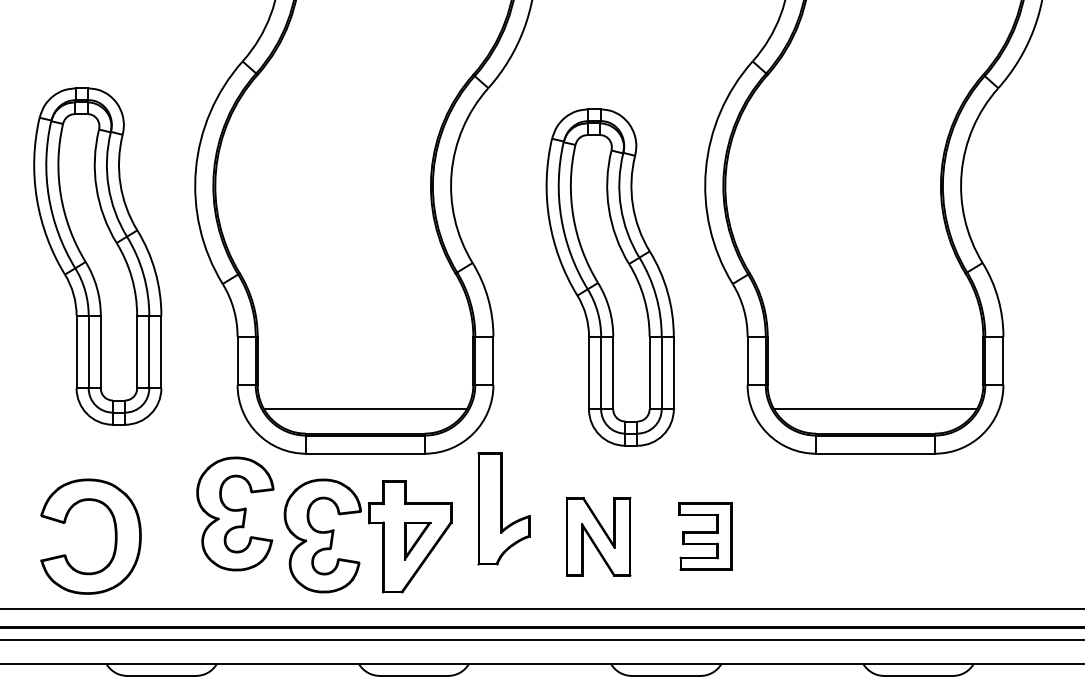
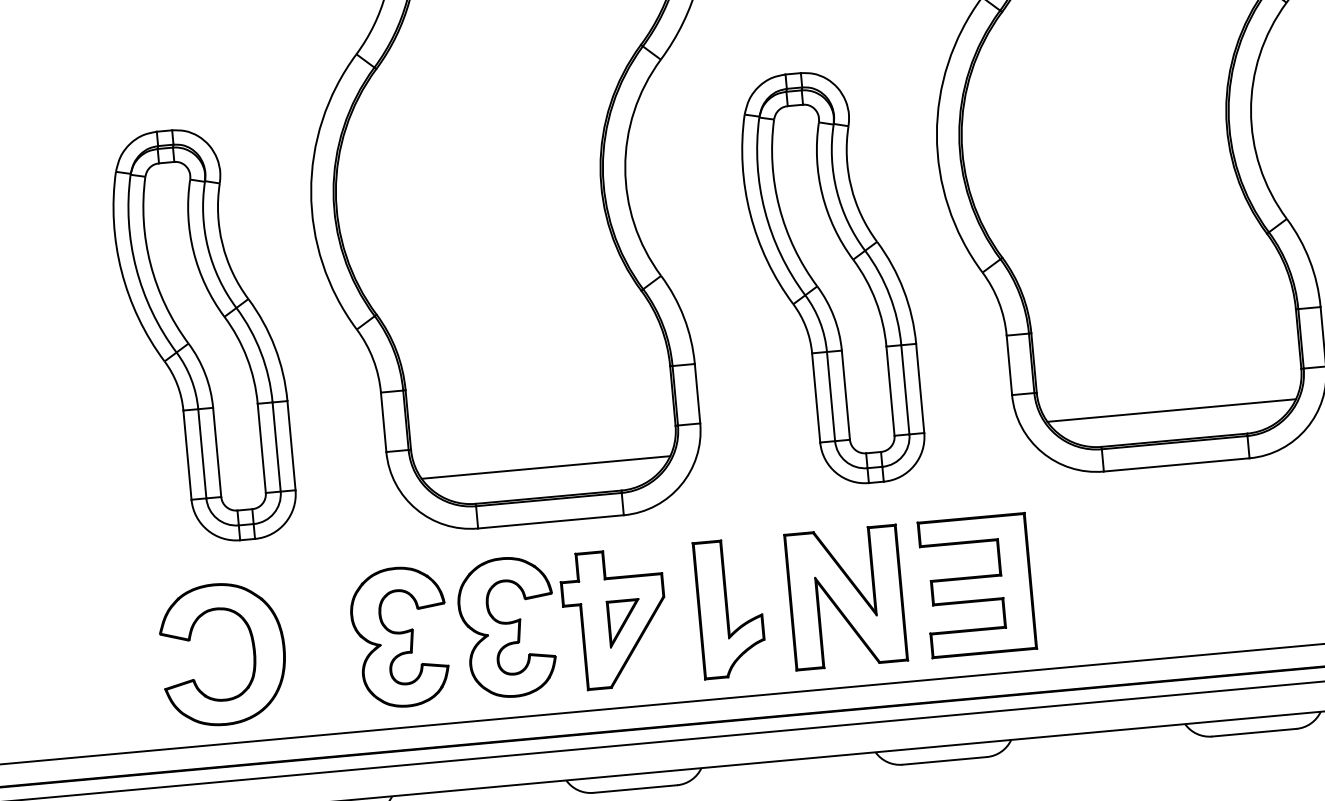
part: (97, 256) -> (202, 335), moved
part: (503, 508) -> (729, 608), moved
part: (235, 513) -> (400, 636), moved
part: (598, 536) -> (846, 597), size x1.43
part: (705, 536) -> (977, 585), size x1.67

